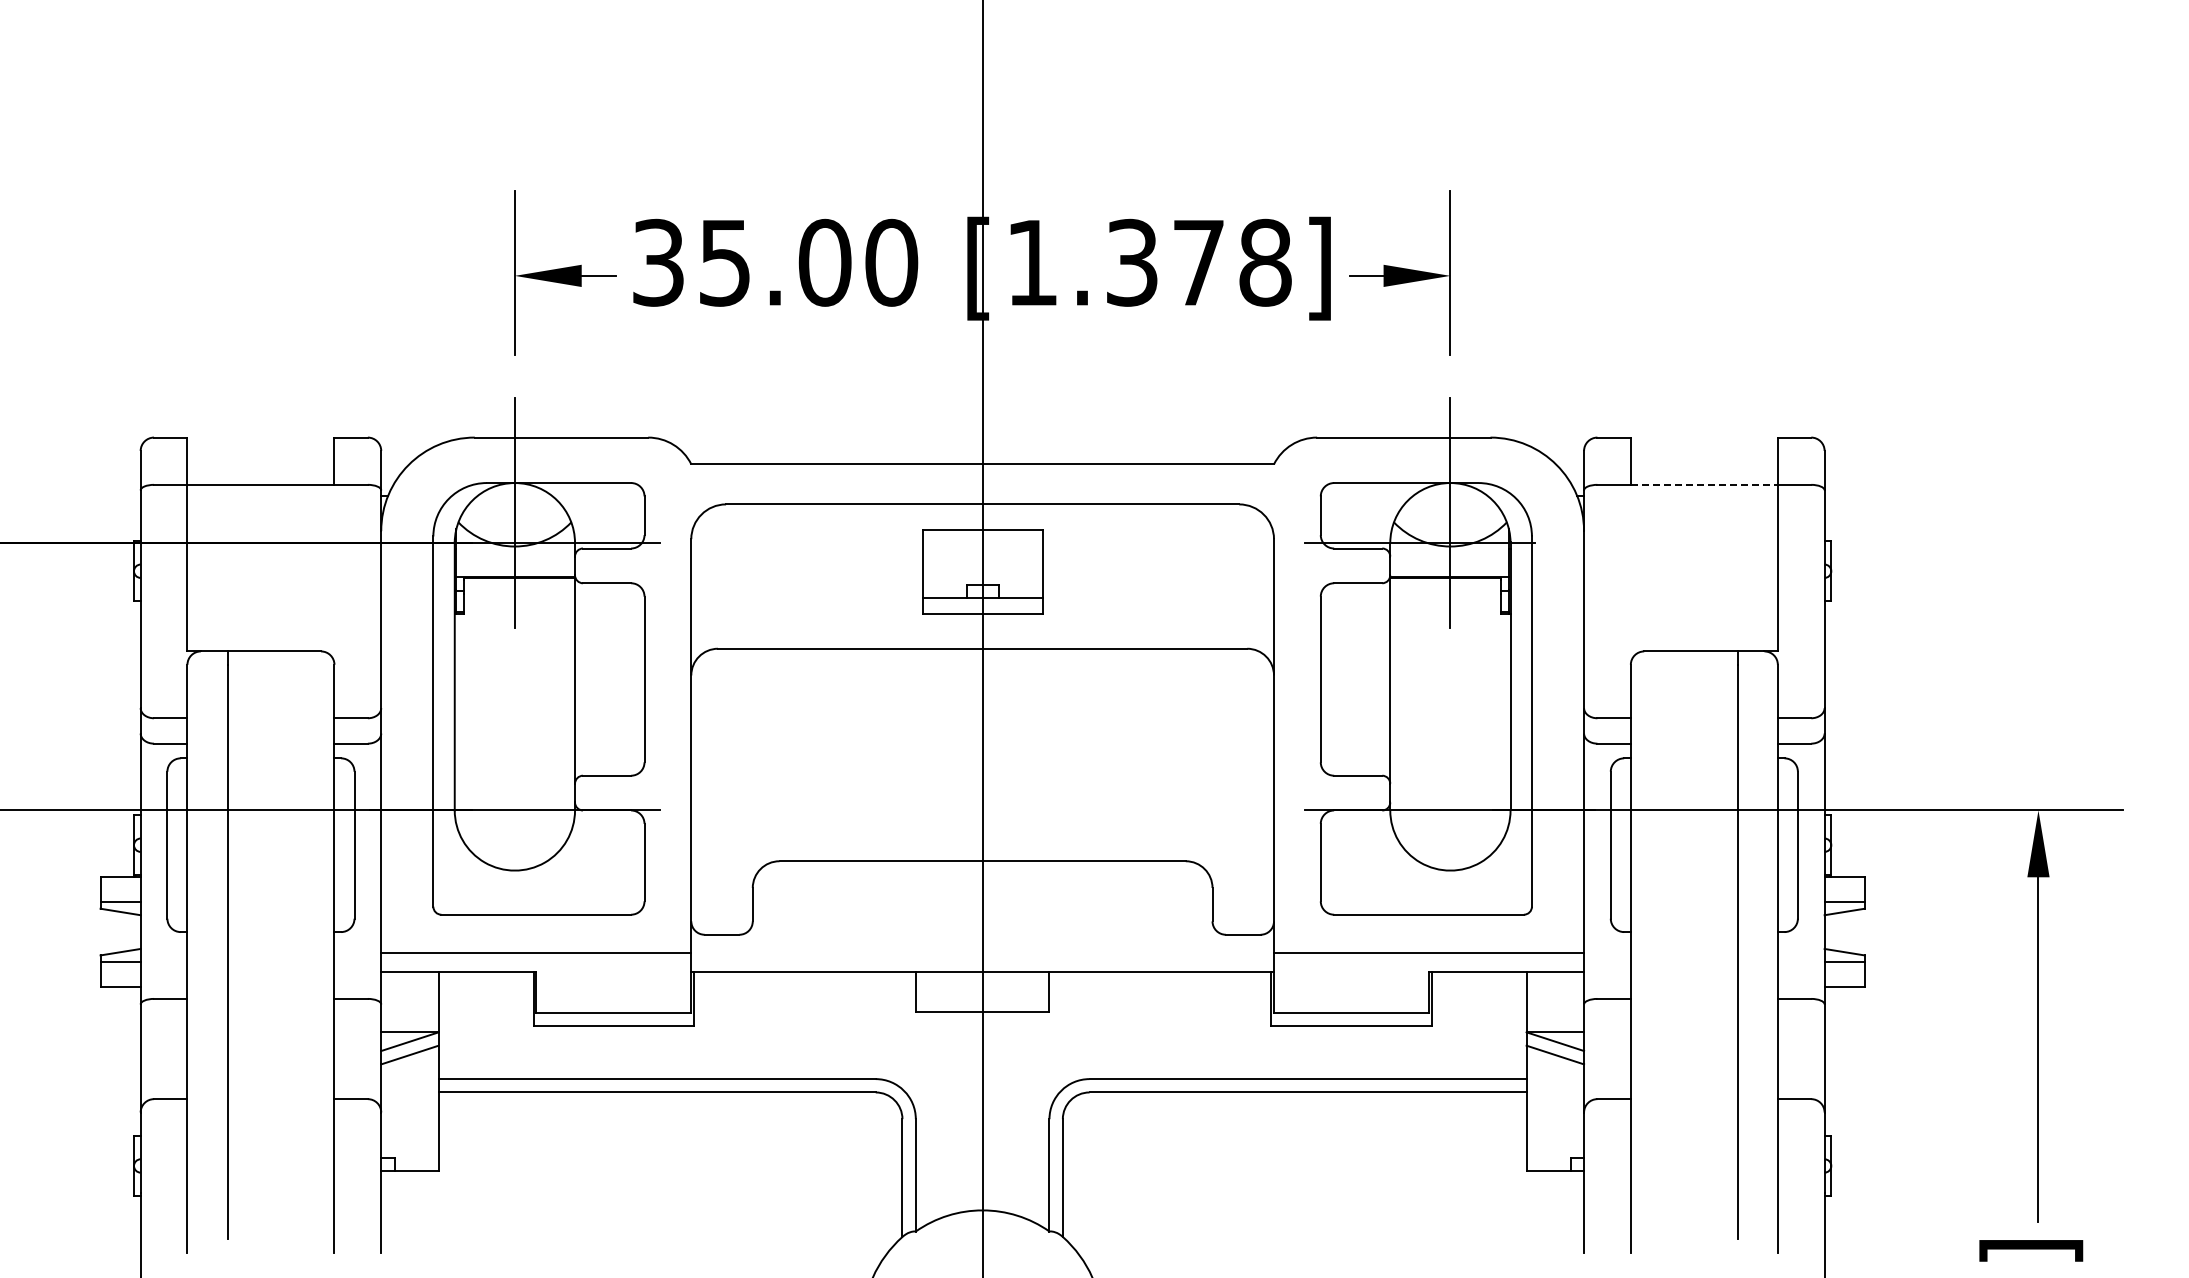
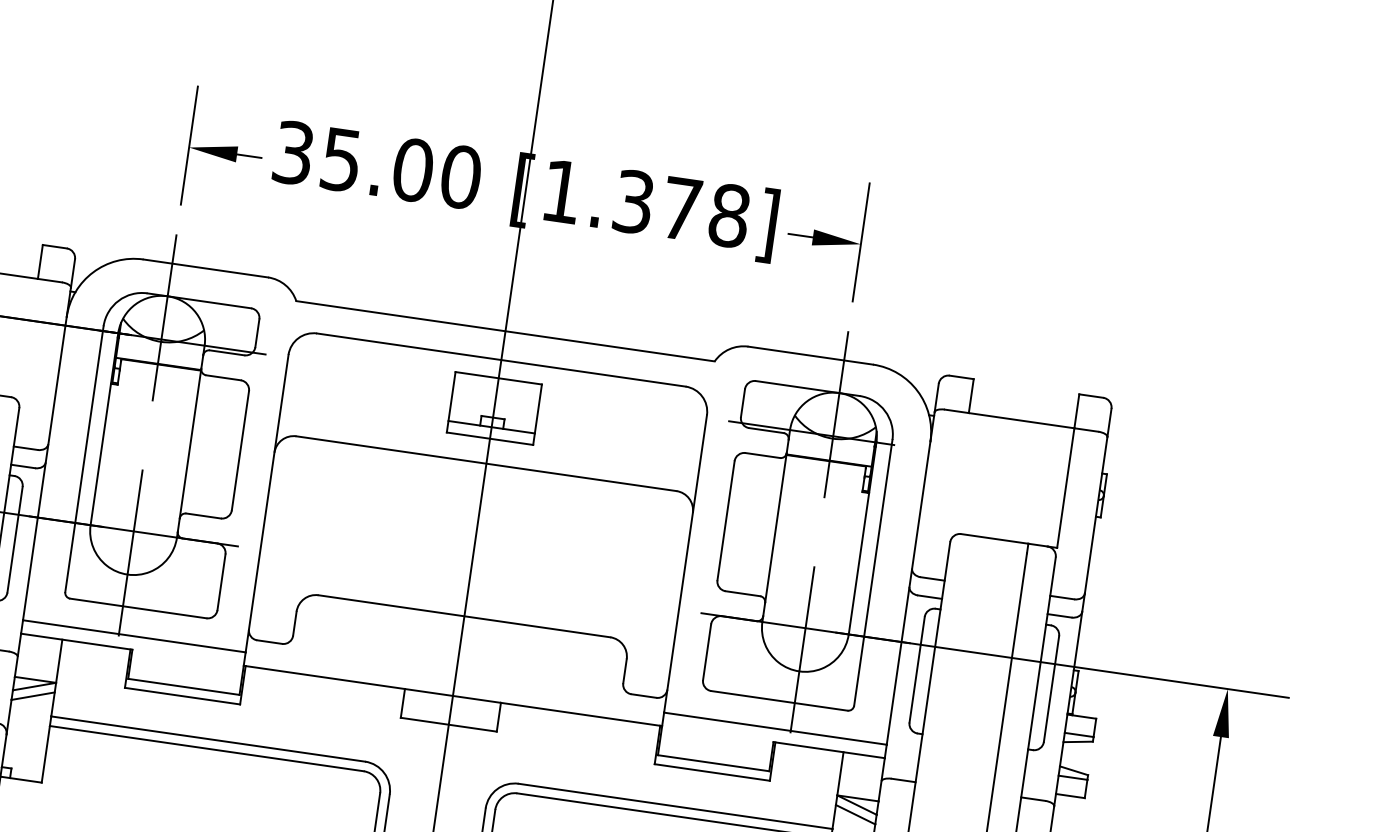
line: (1704, 484) -> (1021, 420), dashed -> solid
line: (514, 840) -> (130, 552), added
line: (1450, 840) -> (802, 649), added

